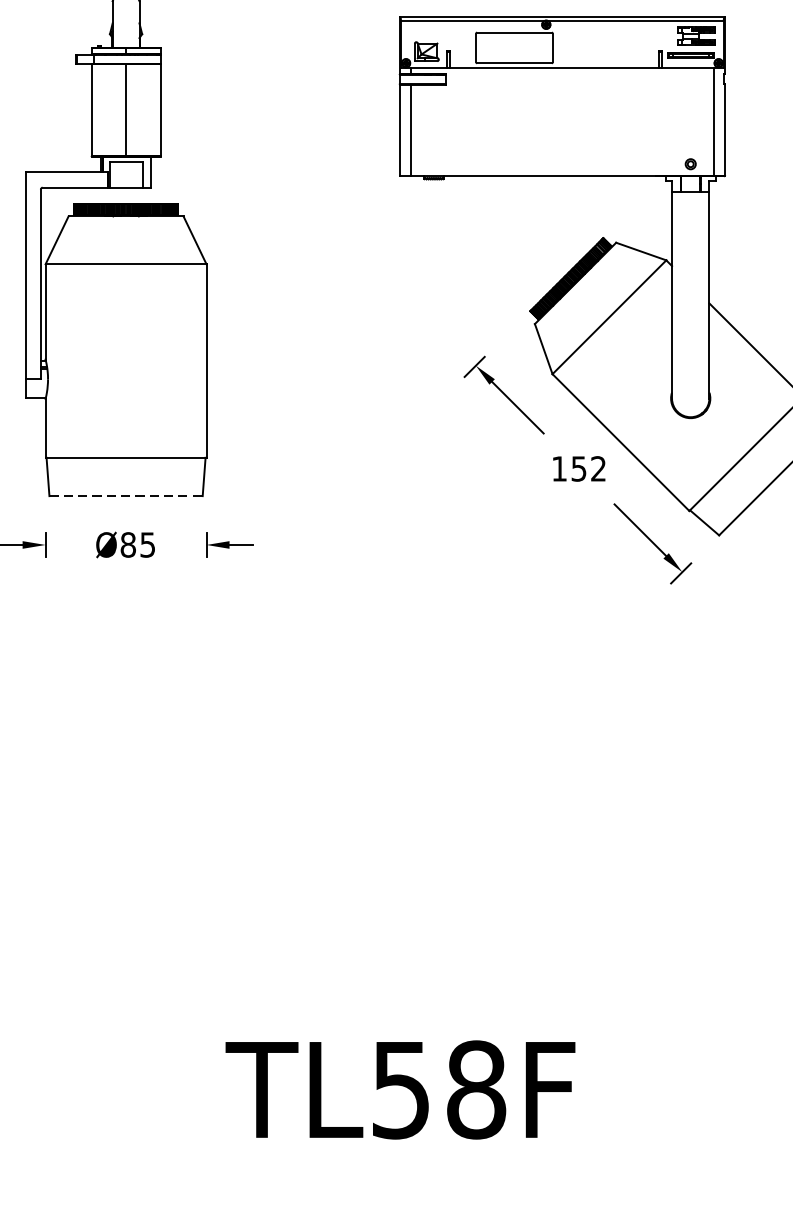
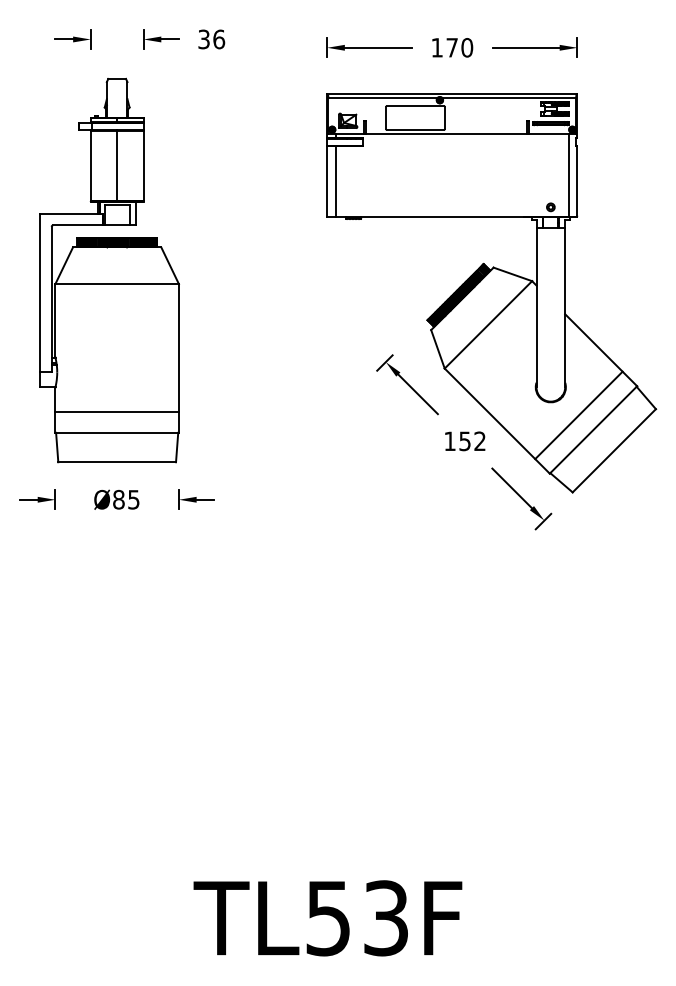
line: (125, 431) -> (116, 412), added
line: (726, 435) -> (578, 415), added
line: (126, 496) -> (117, 462), dashed -> solid
text: (476, 1090) -> (386, 918), TL58F -> TL53F

